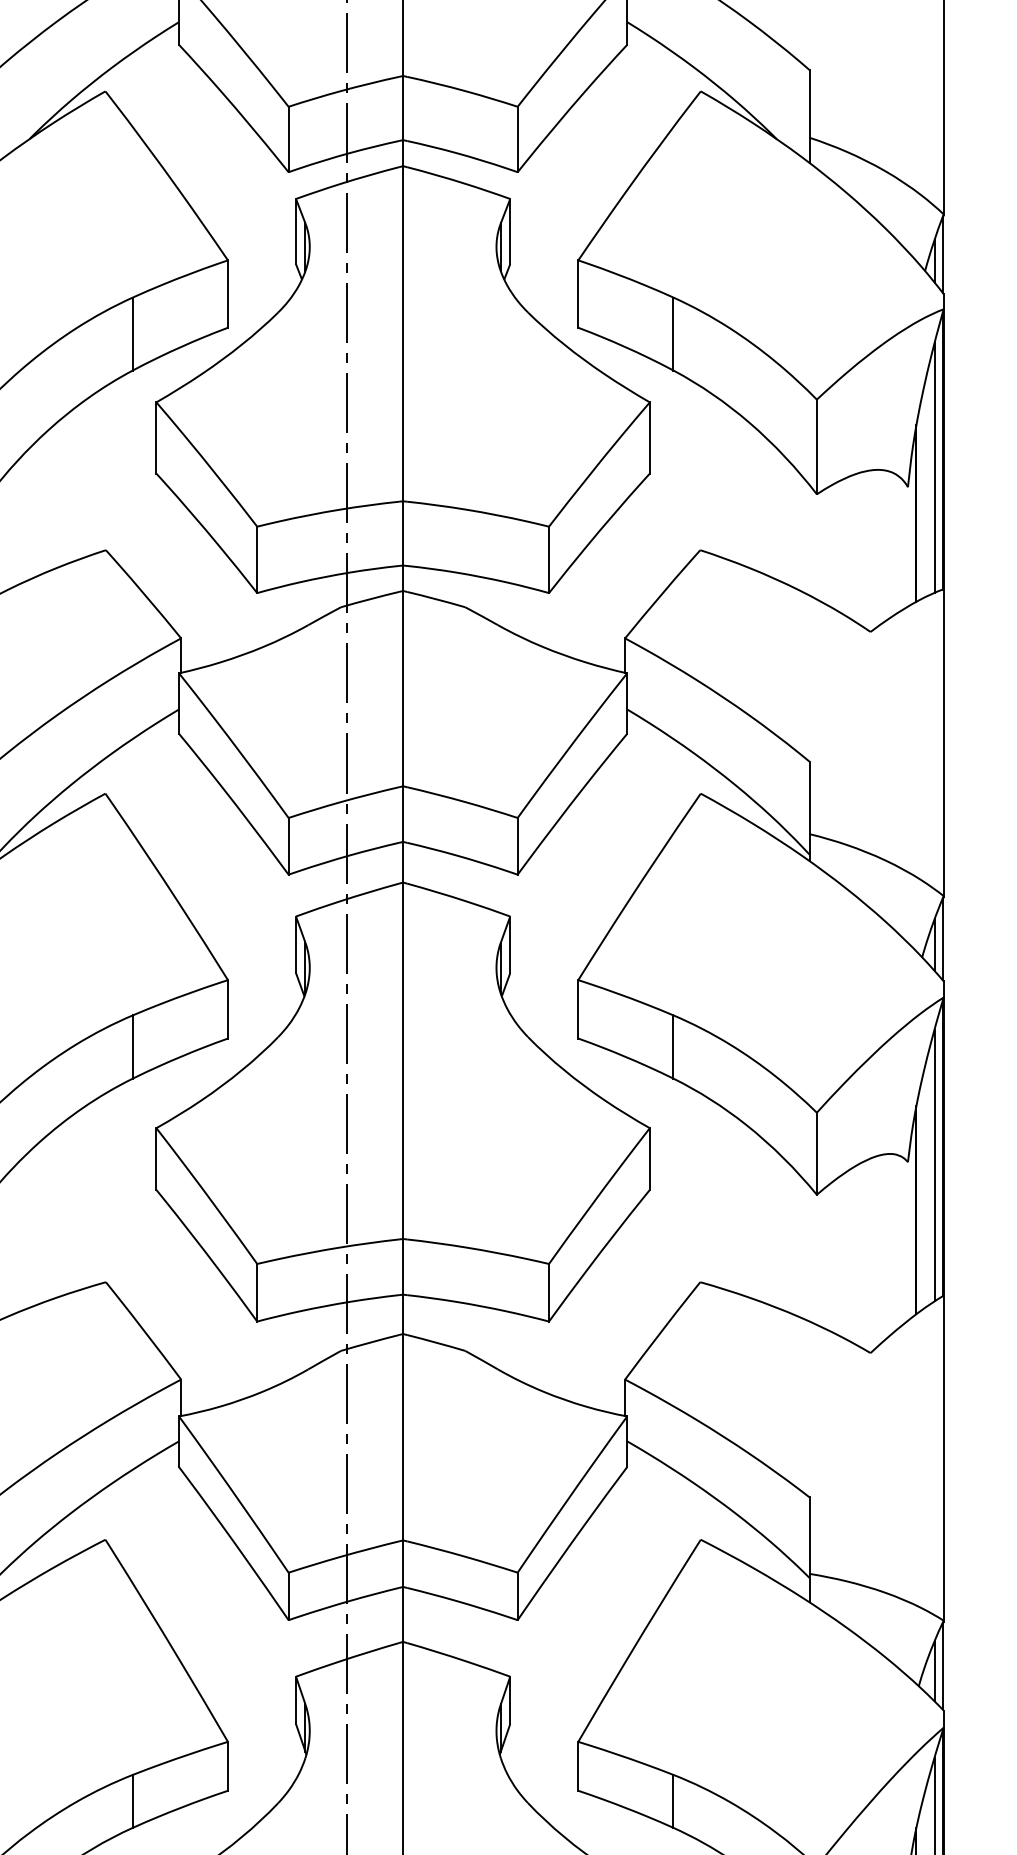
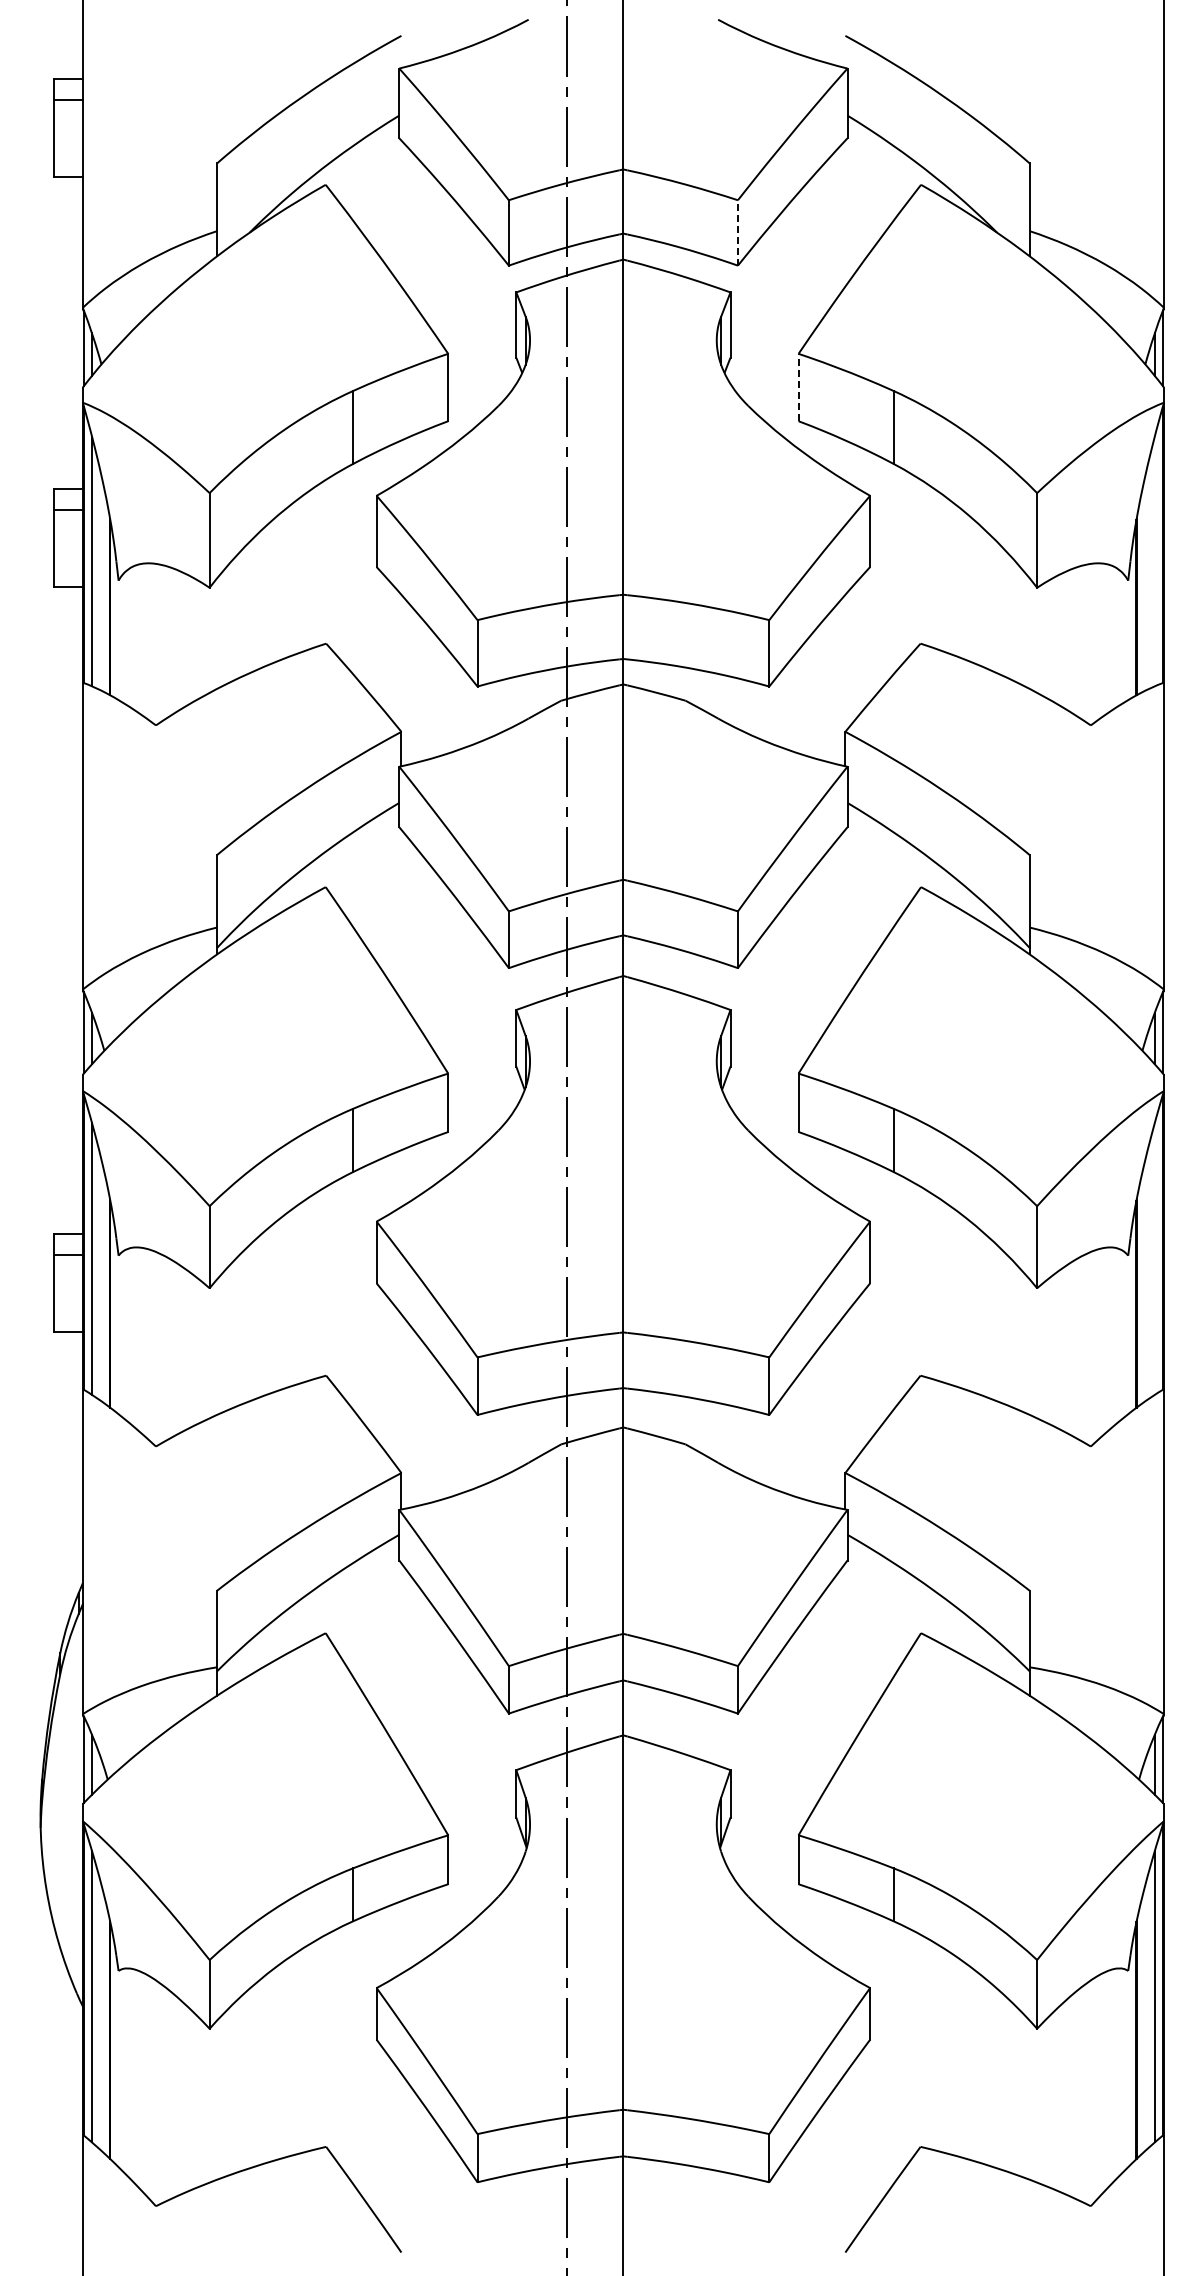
line: (517, 139) -> (737, 232), solid -> dashed
line: (578, 294) -> (798, 387), solid -> dashed
line: (934, 468) -> (1154, 561), removed
line: (934, 1165) -> (1154, 1258), removed

